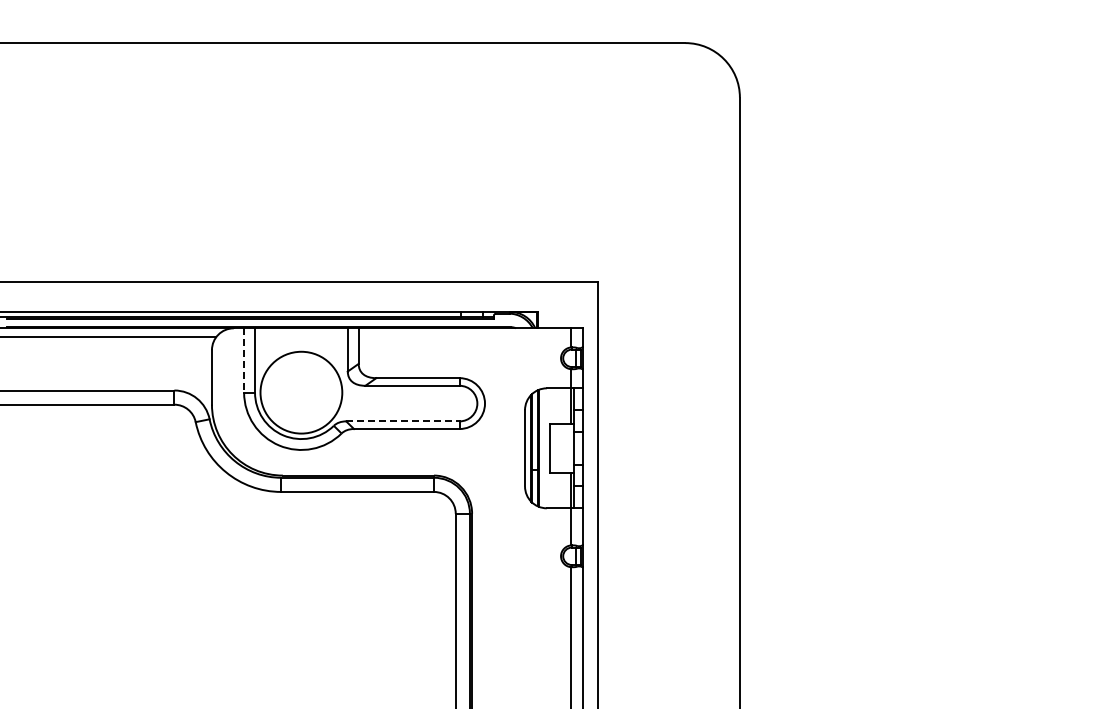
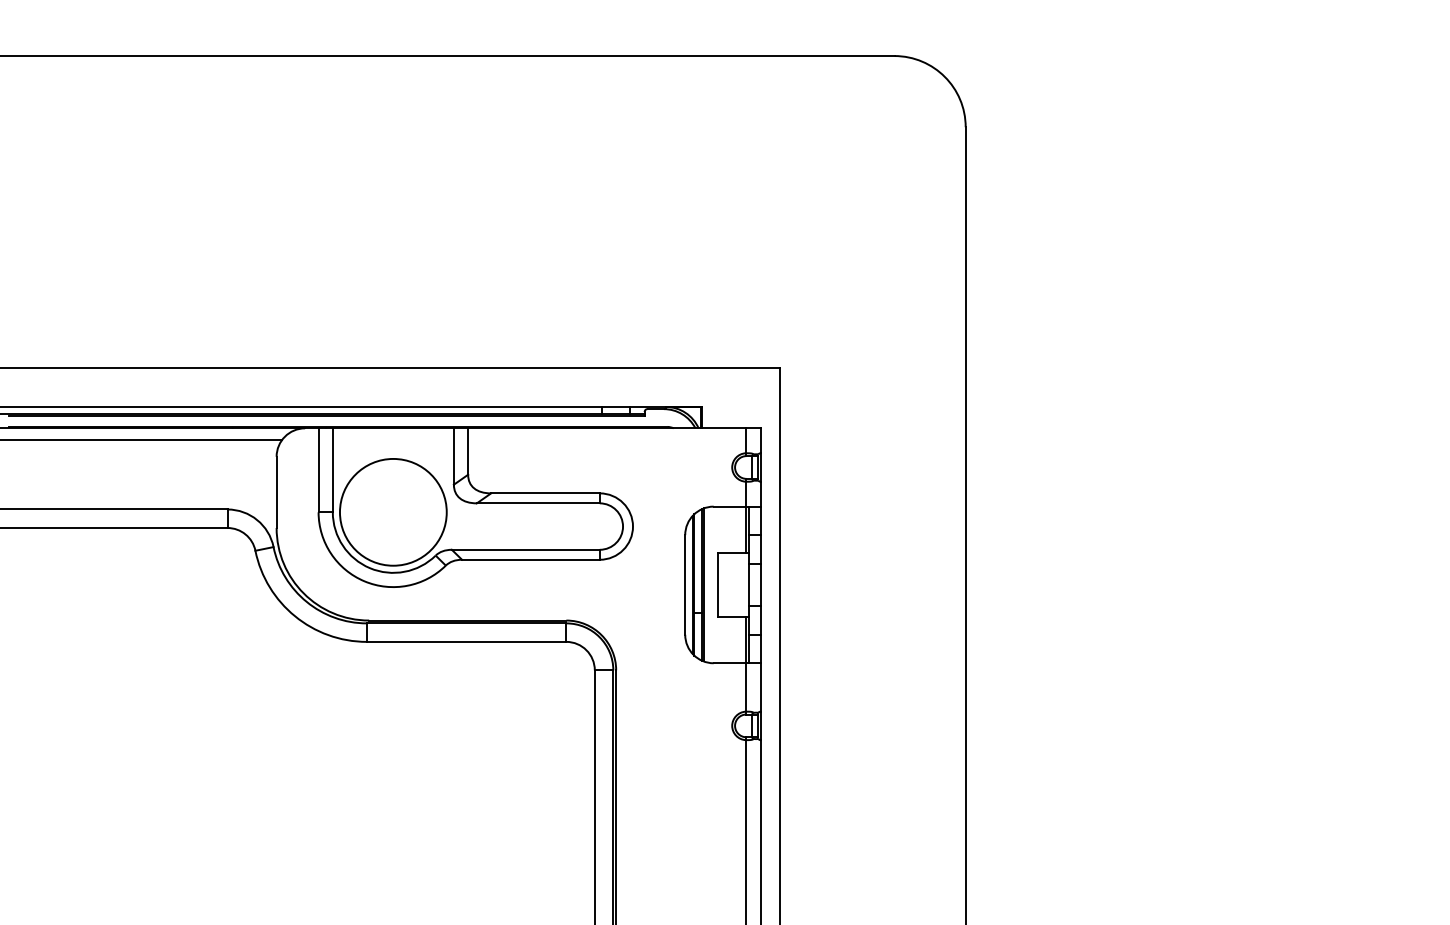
line: (244, 361) -> (319, 471), dashed -> solid
line: (402, 421) -> (525, 549), dashed -> solid

